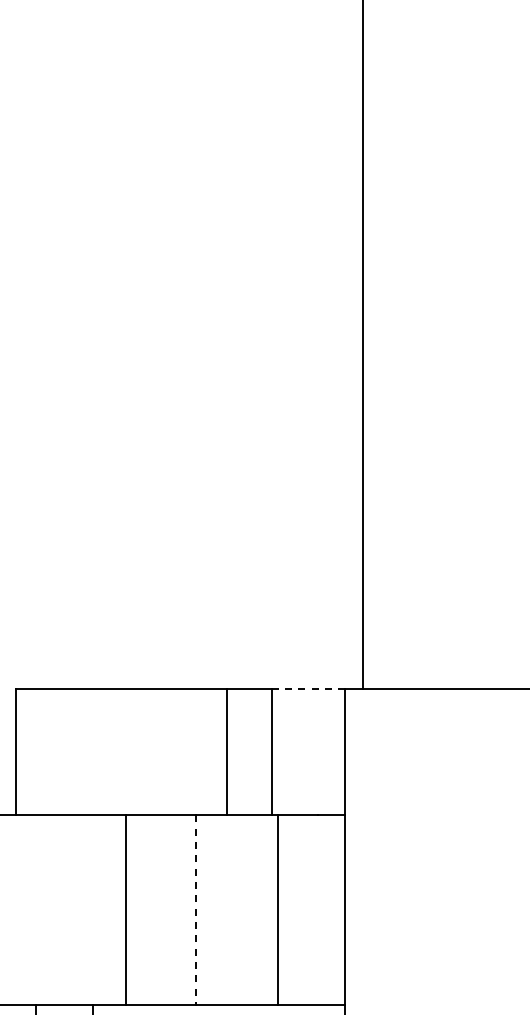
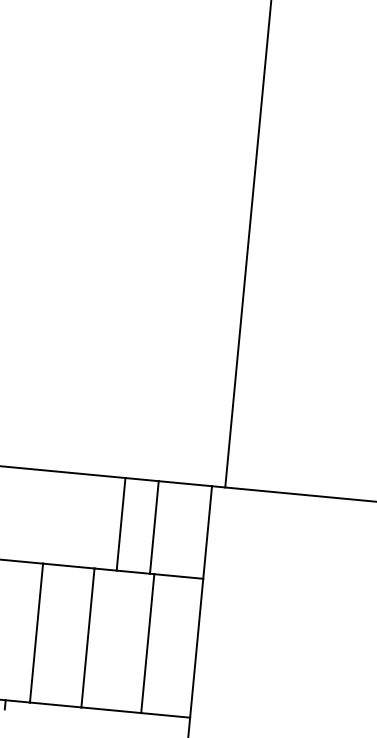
line: (308, 688) -> (185, 483), dashed -> solid
line: (196, 910) -> (87, 638), dashed -> solid

